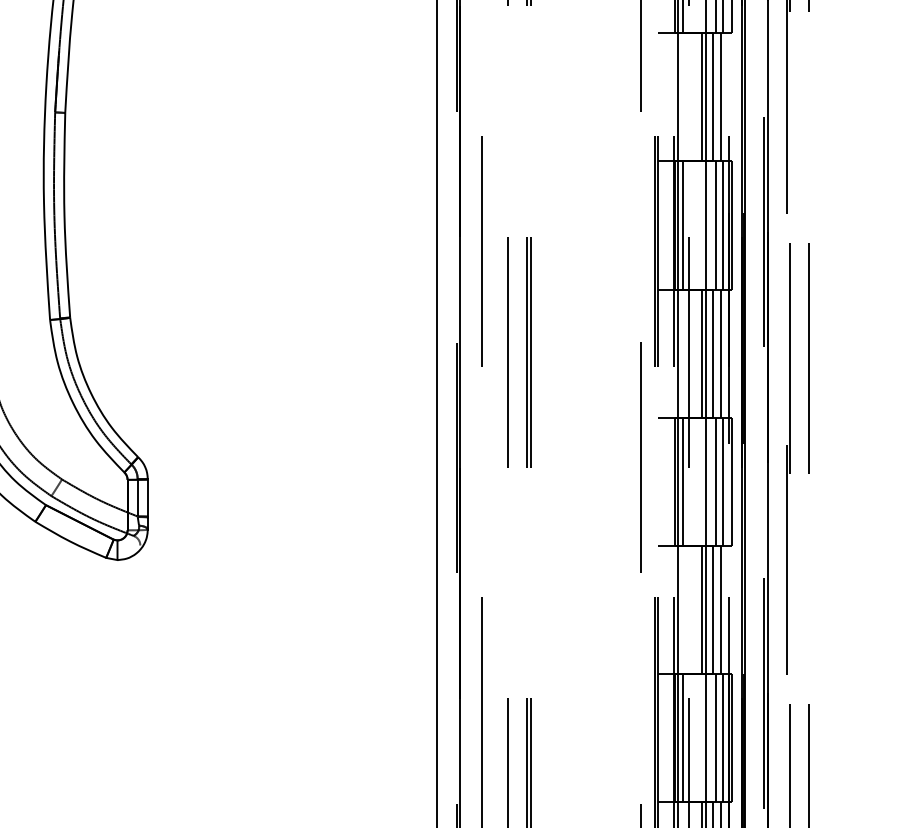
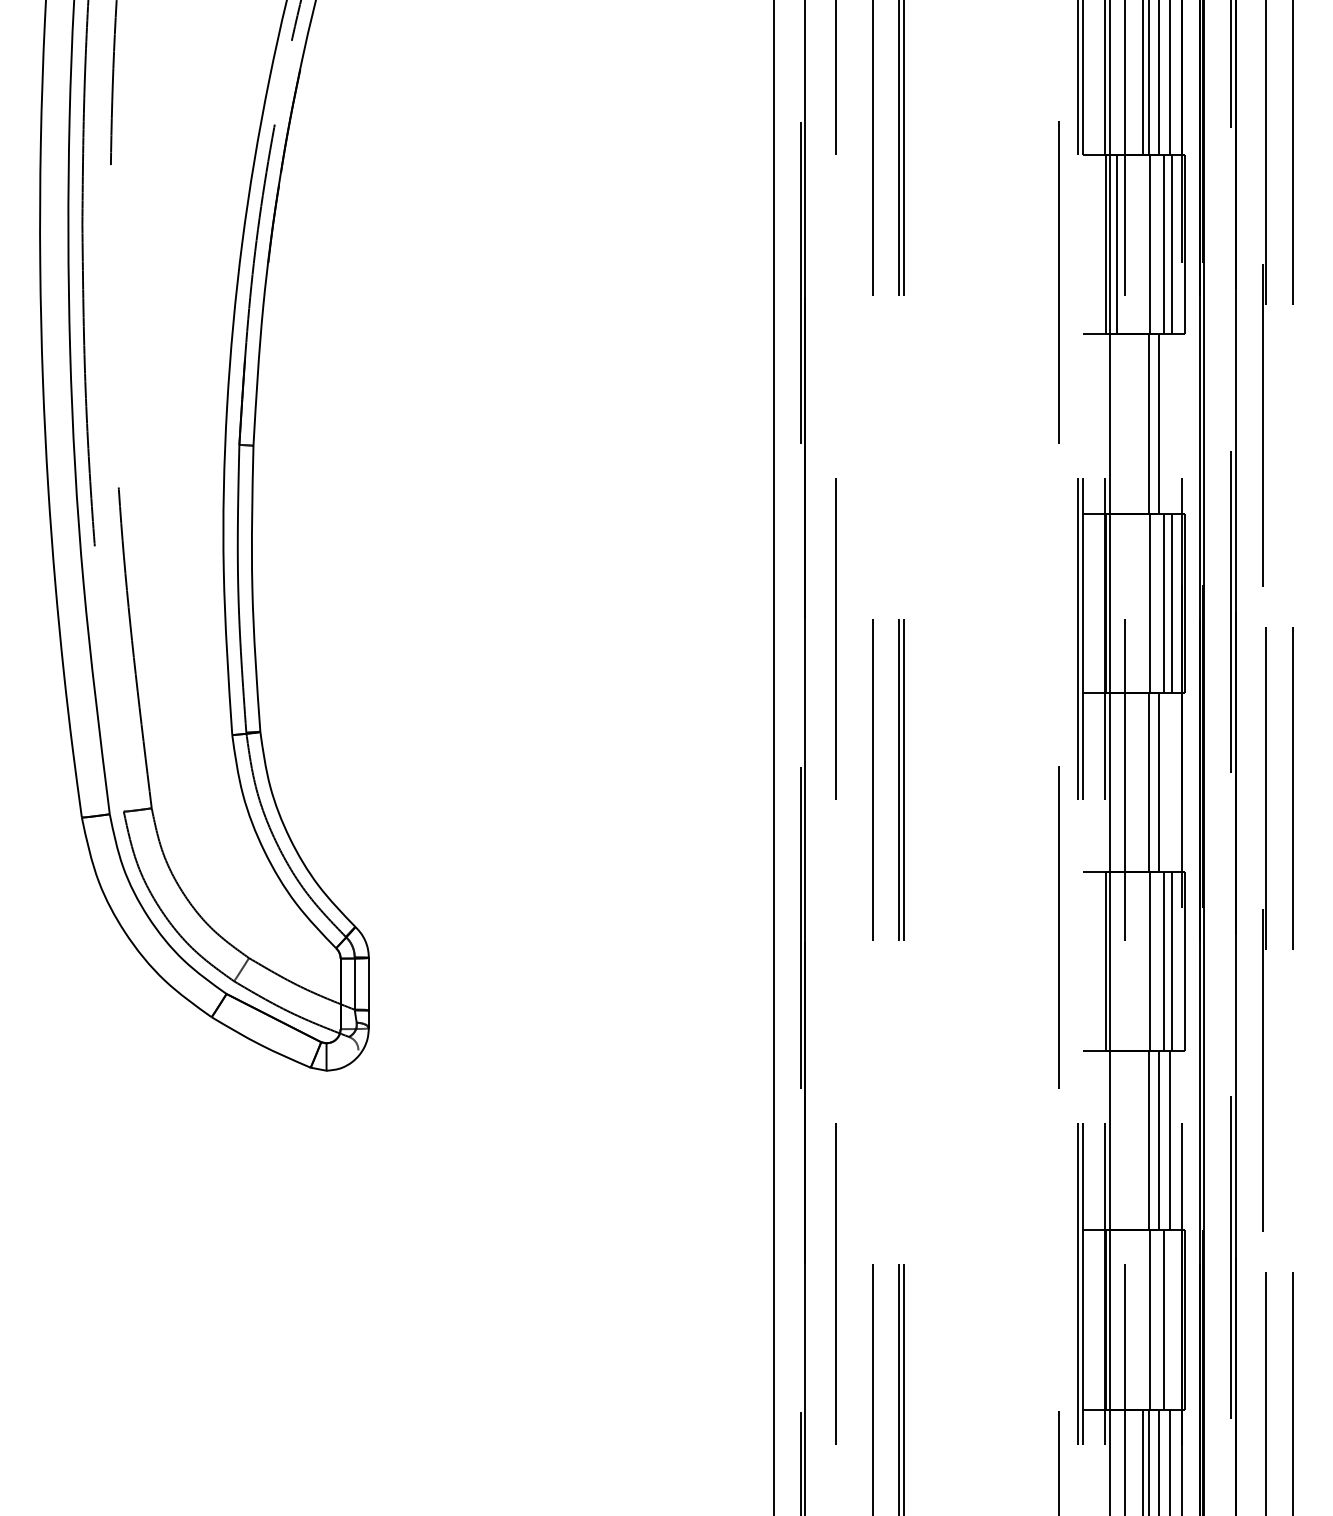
line: (701, 97) -> (1143, 423), removed
line: (720, 97) -> (1169, 423), removed
line: (682, 225) -> (1116, 602), removed
line: (701, 353) -> (1143, 781), removed
line: (720, 353) -> (1169, 781), removed
line: (682, 481) -> (1116, 961), removed
line: (701, 609) -> (1143, 1140), removed
line: (682, 738) -> (1116, 1319), removed
line: (722, 738) -> (1172, 1319), removed

